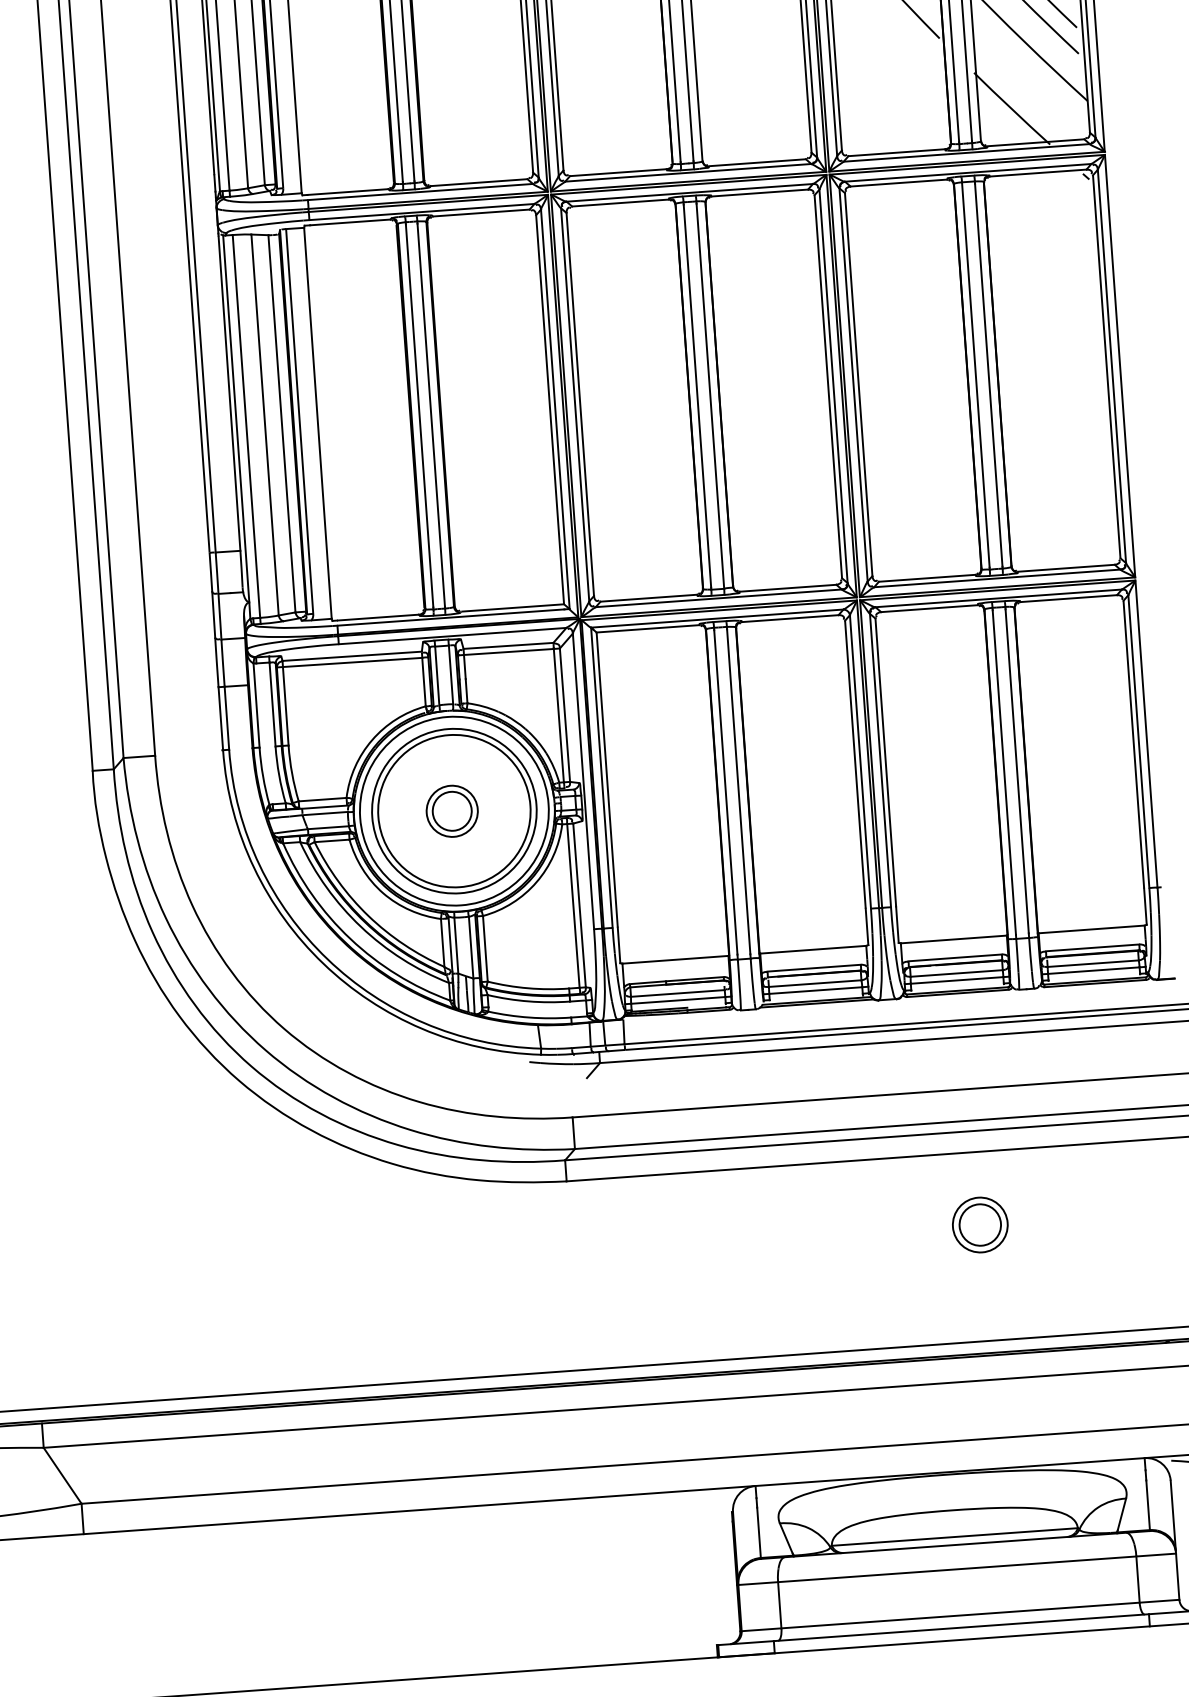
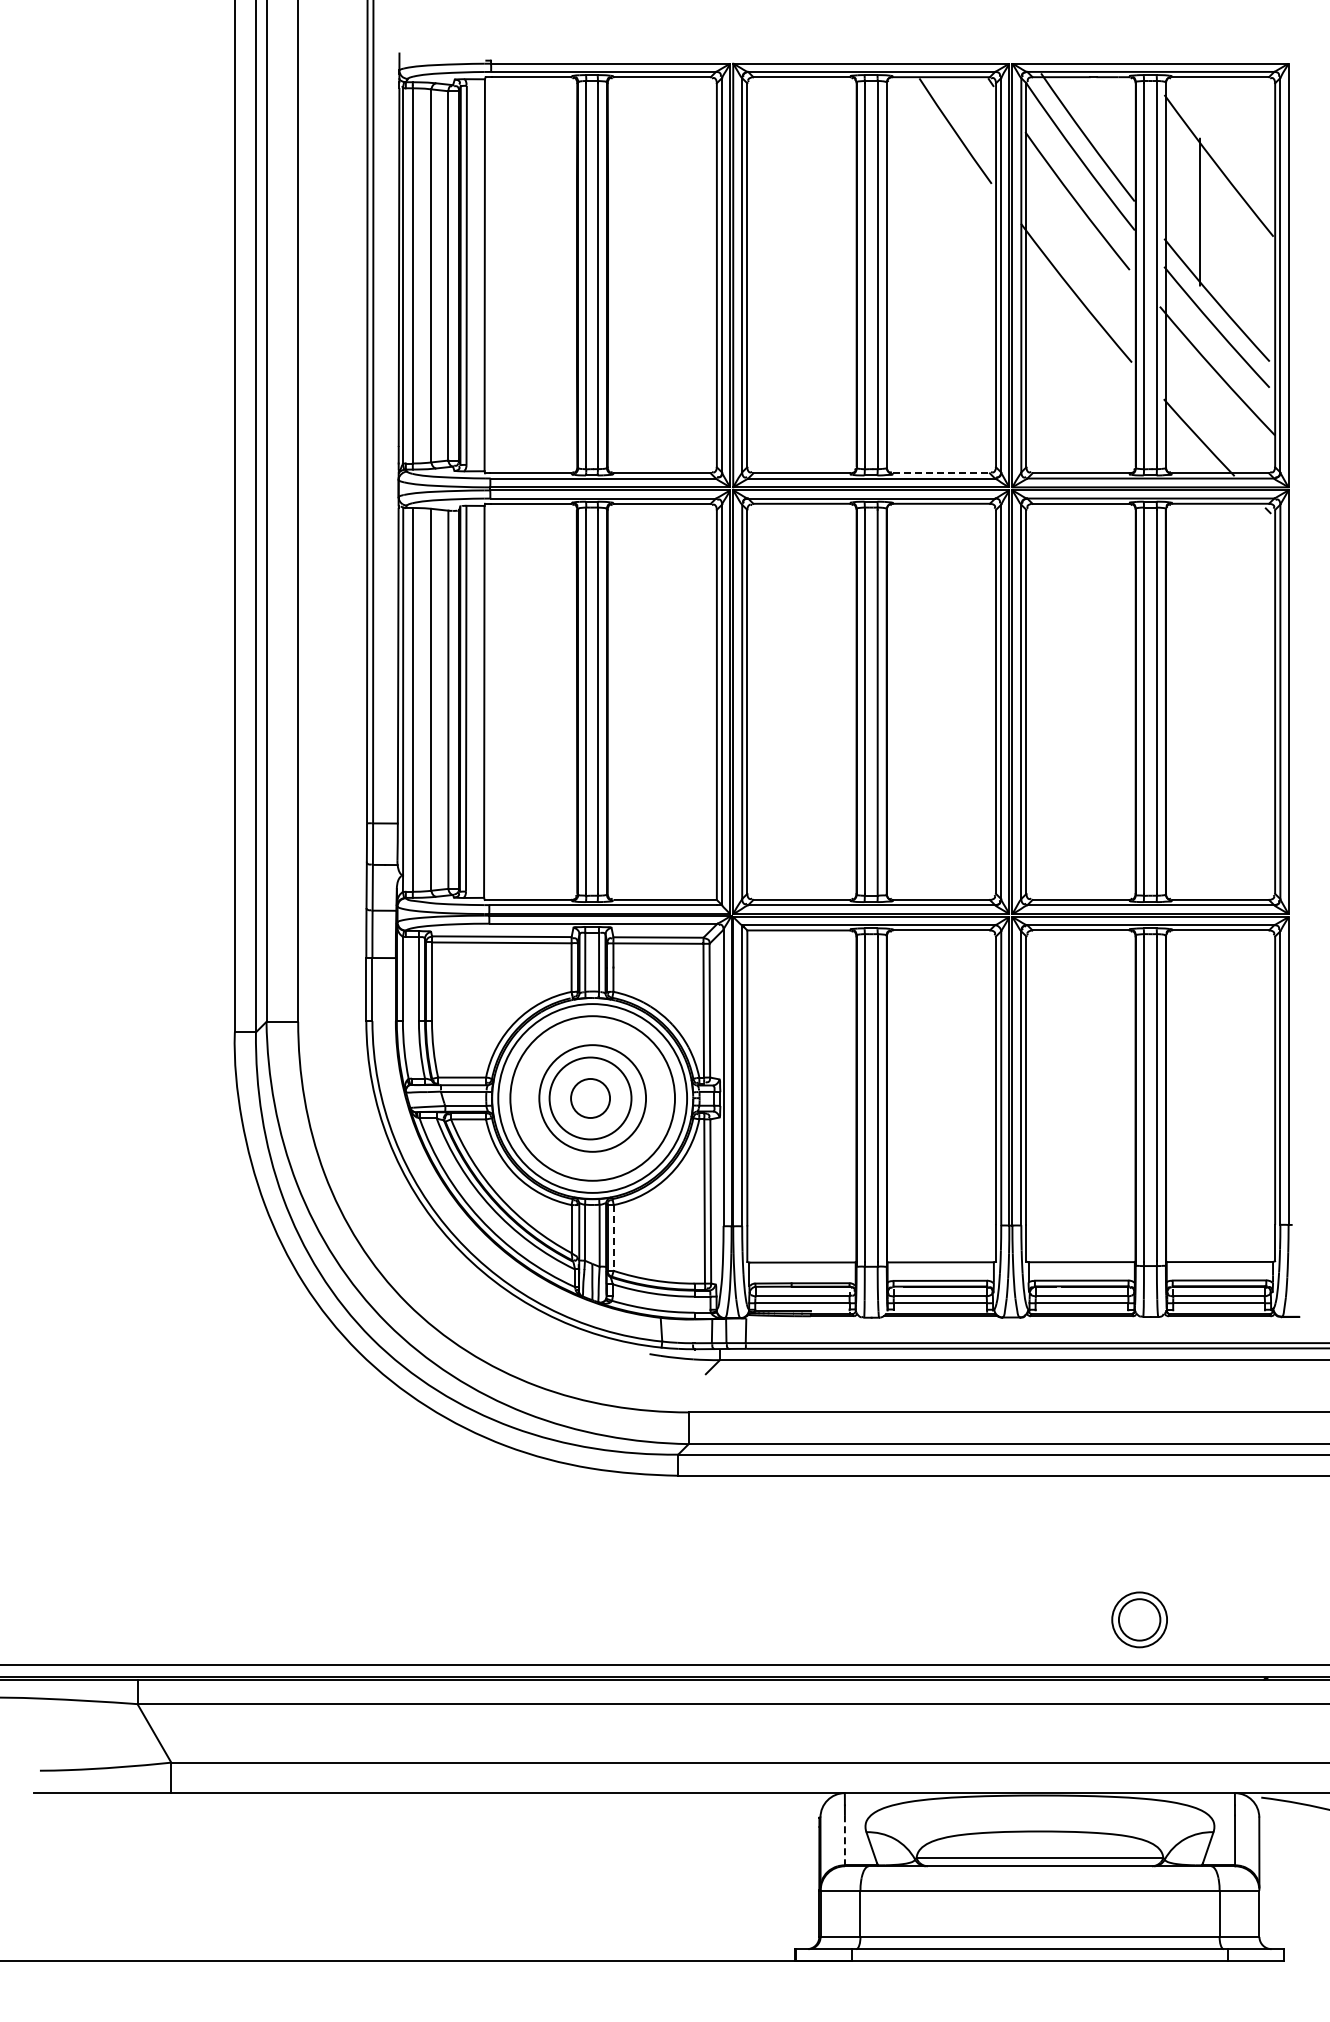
line: (757, 162) -> (941, 473), solid -> dashed
circle: (452, 811) -> (590, 1098), size x1.6
circle: (454, 811) -> (592, 1098), size x0.7
line: (485, 948) -> (613, 1237), solid -> dashed
part: (980, 1224) -> (1139, 1619), moved
line: (758, 1533) -> (844, 1840), solid -> dashed

